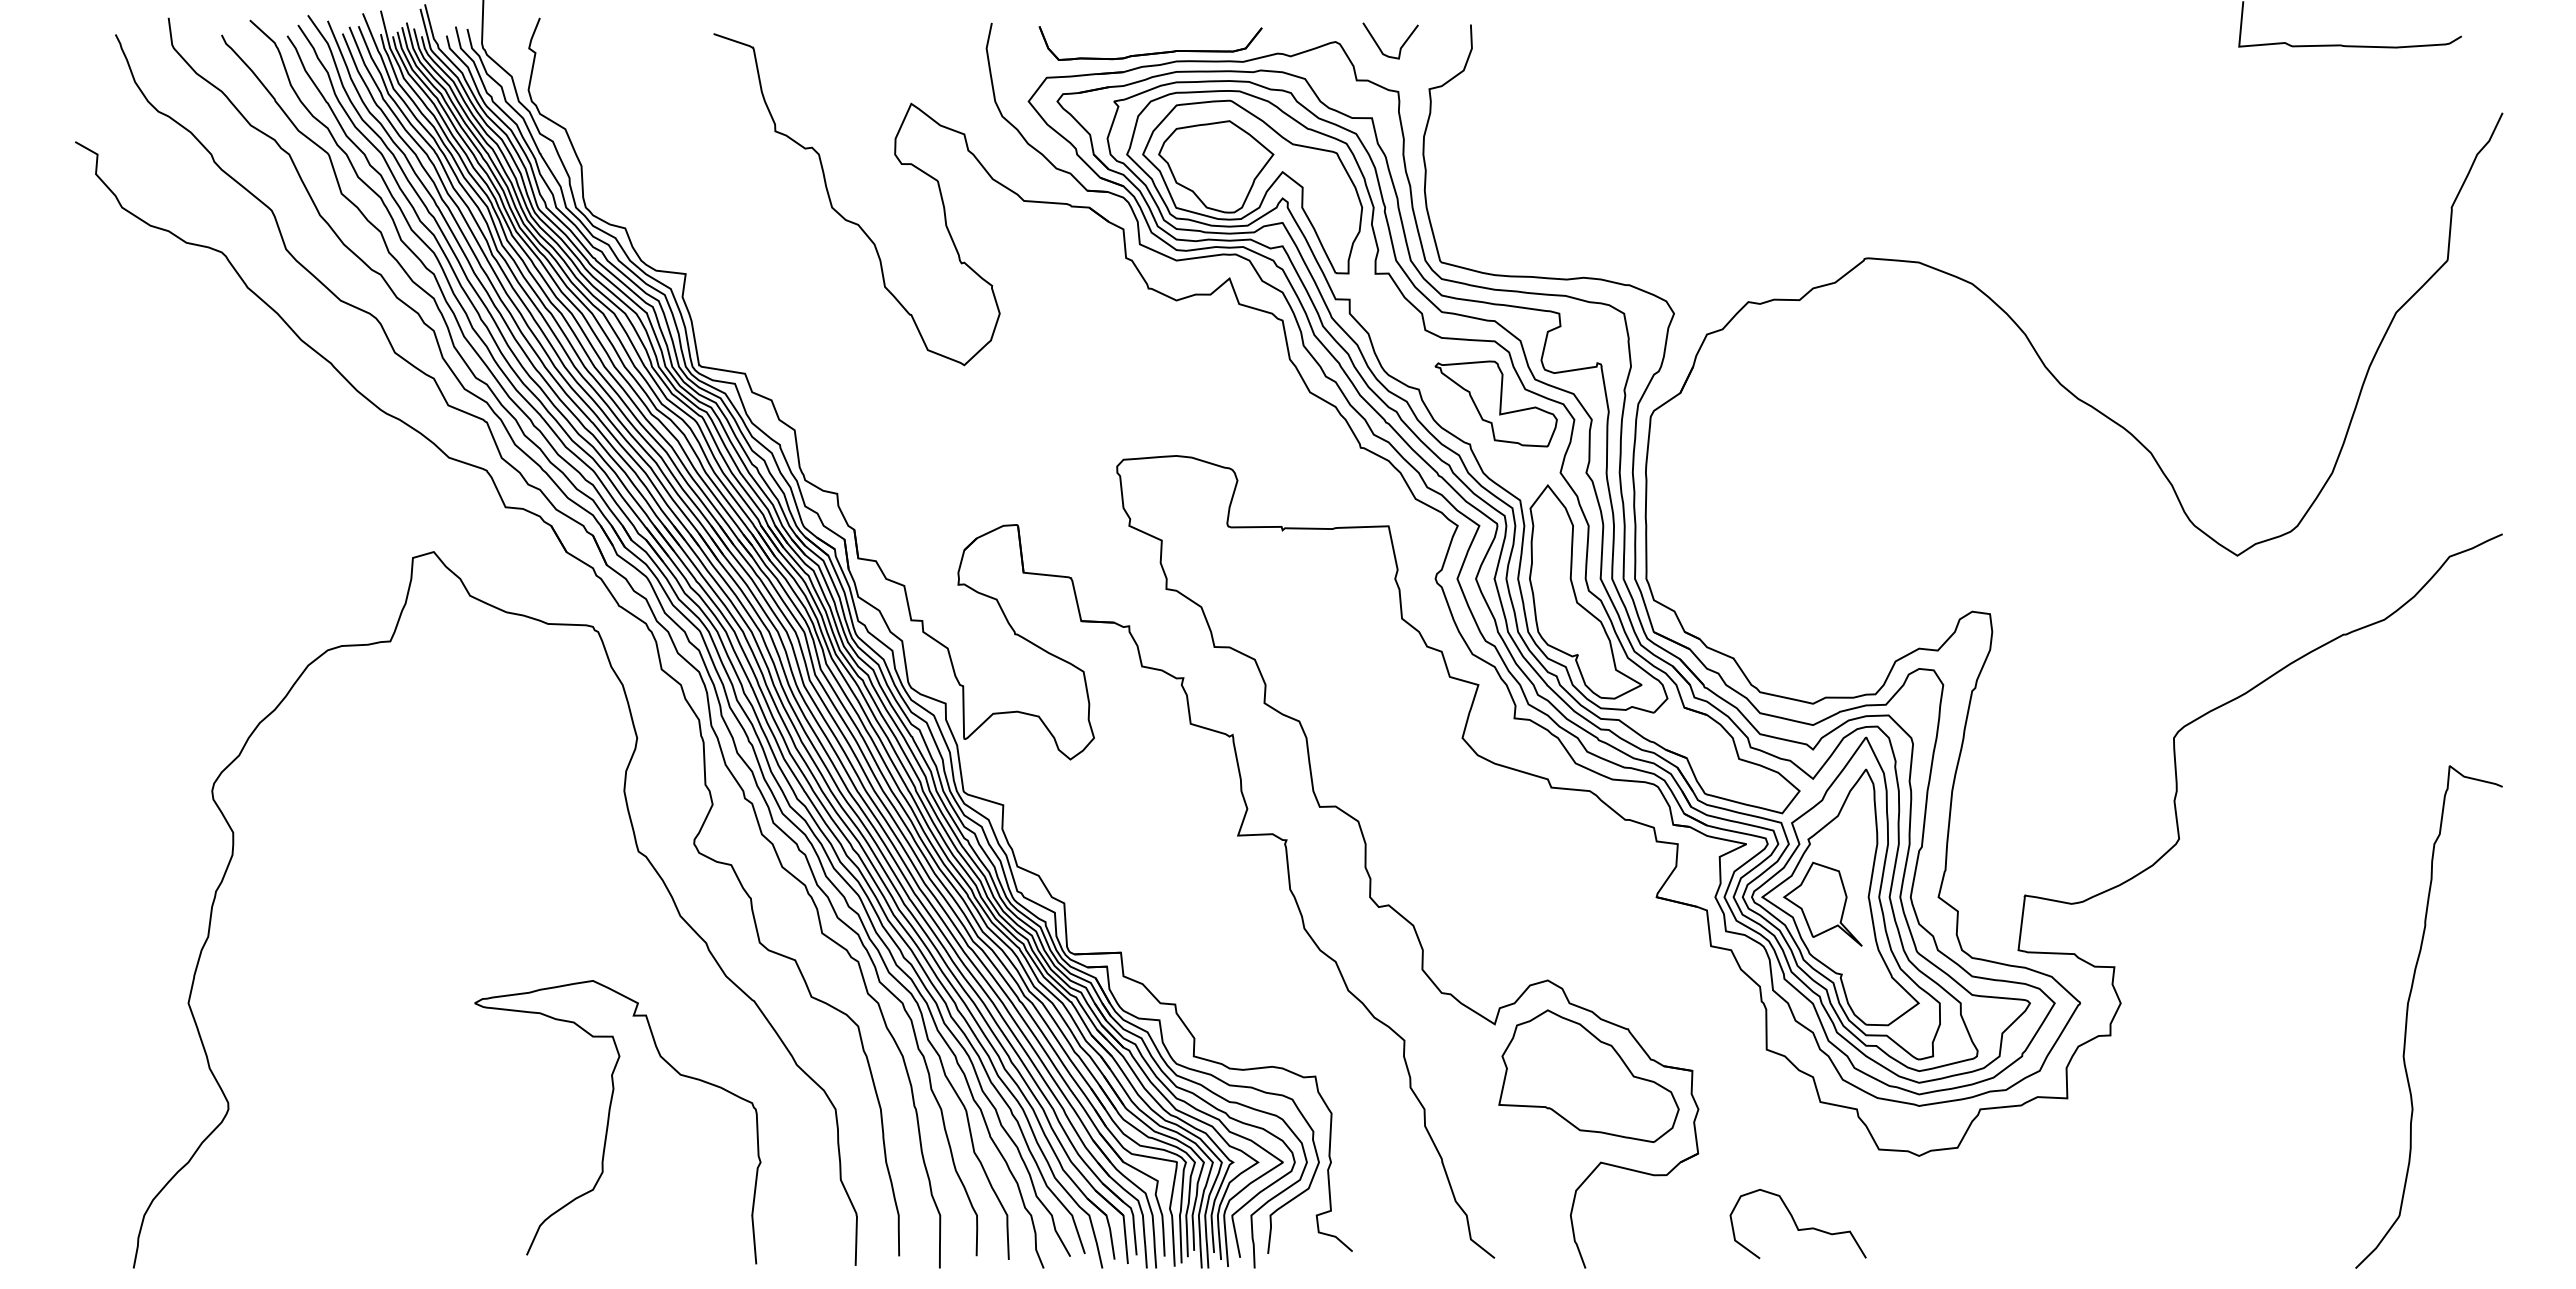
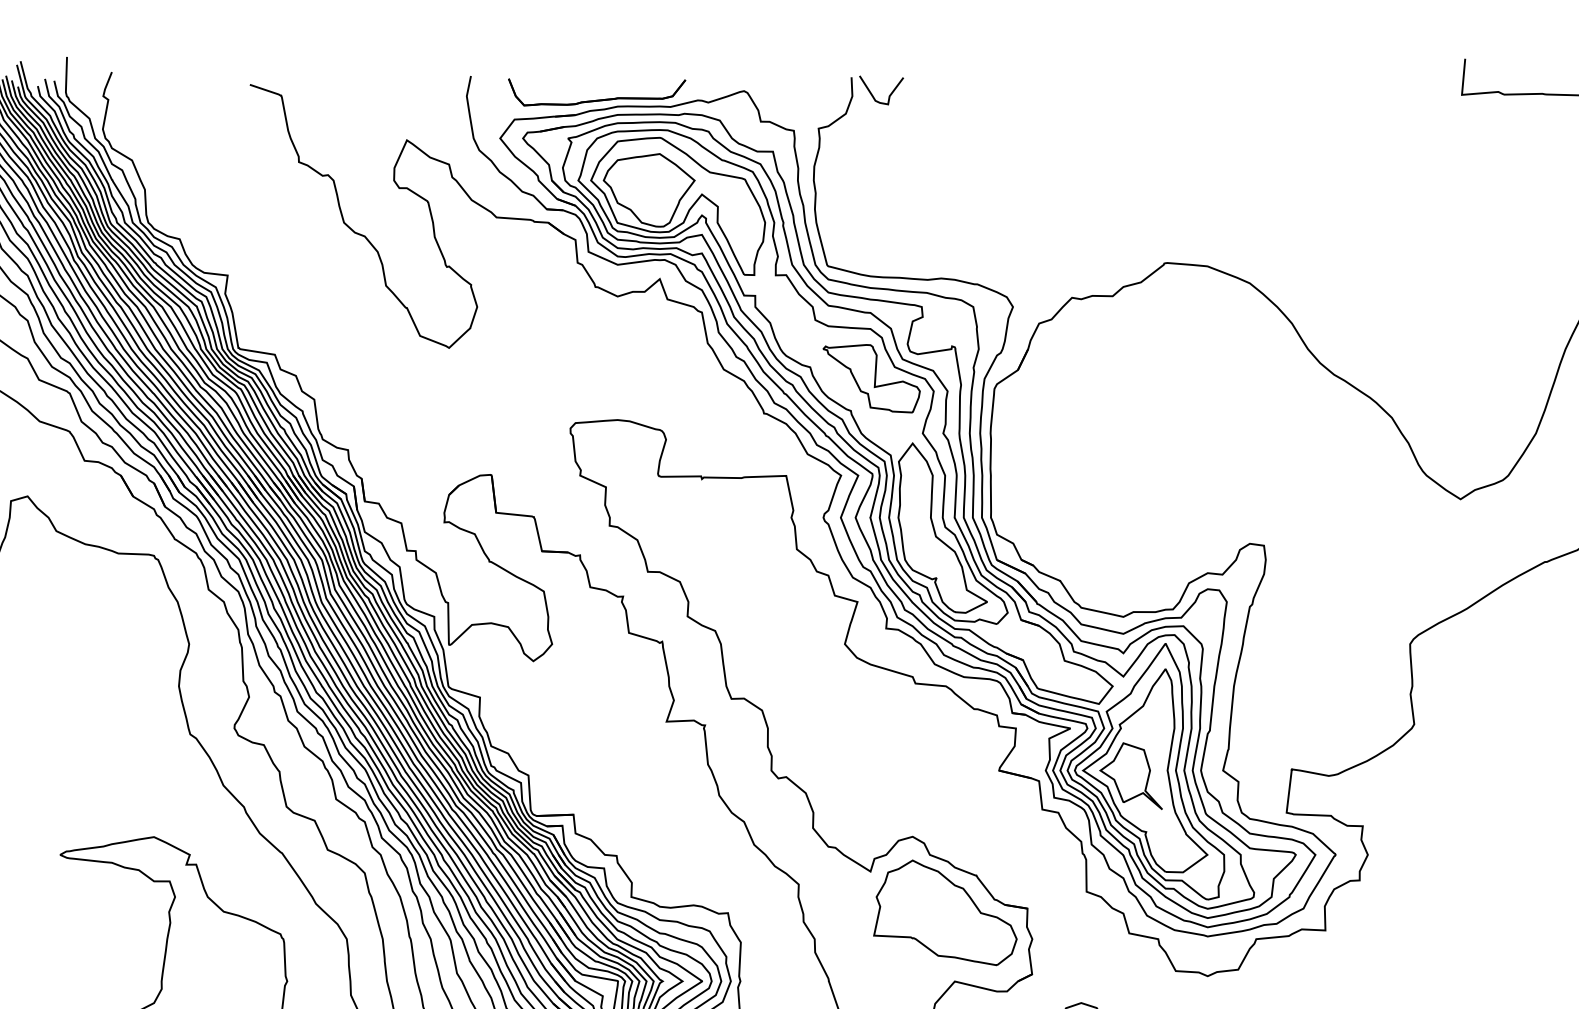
curve: (1399, 48) -> (888, 96), moved

